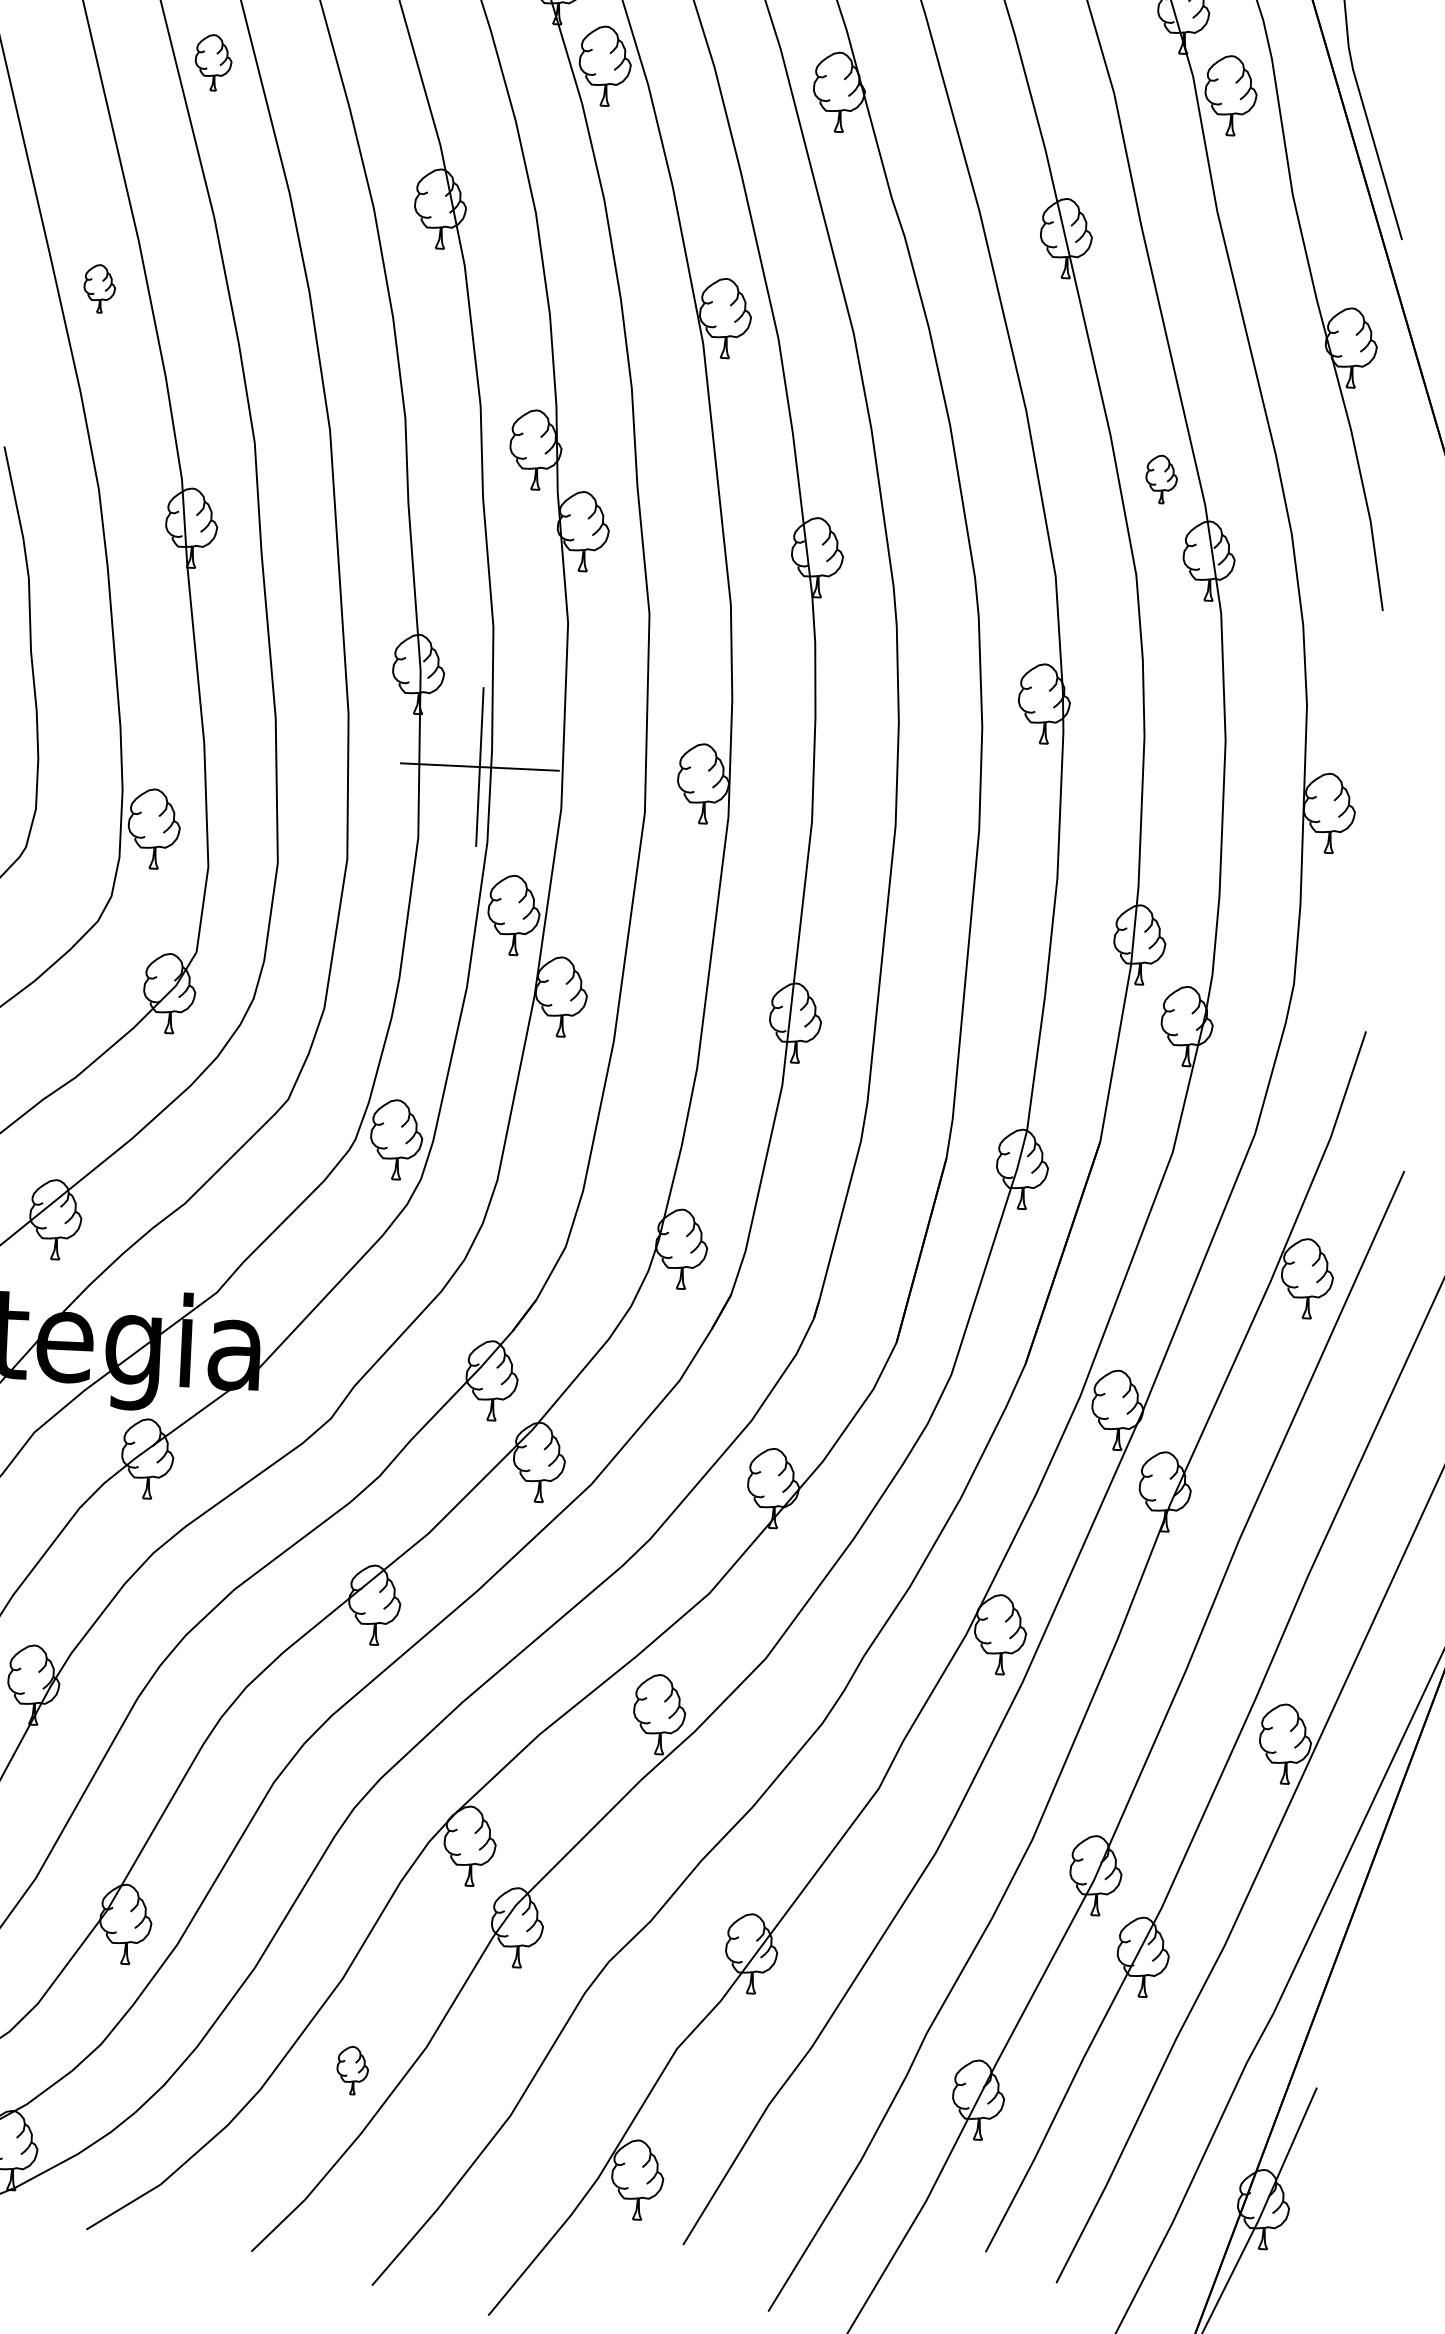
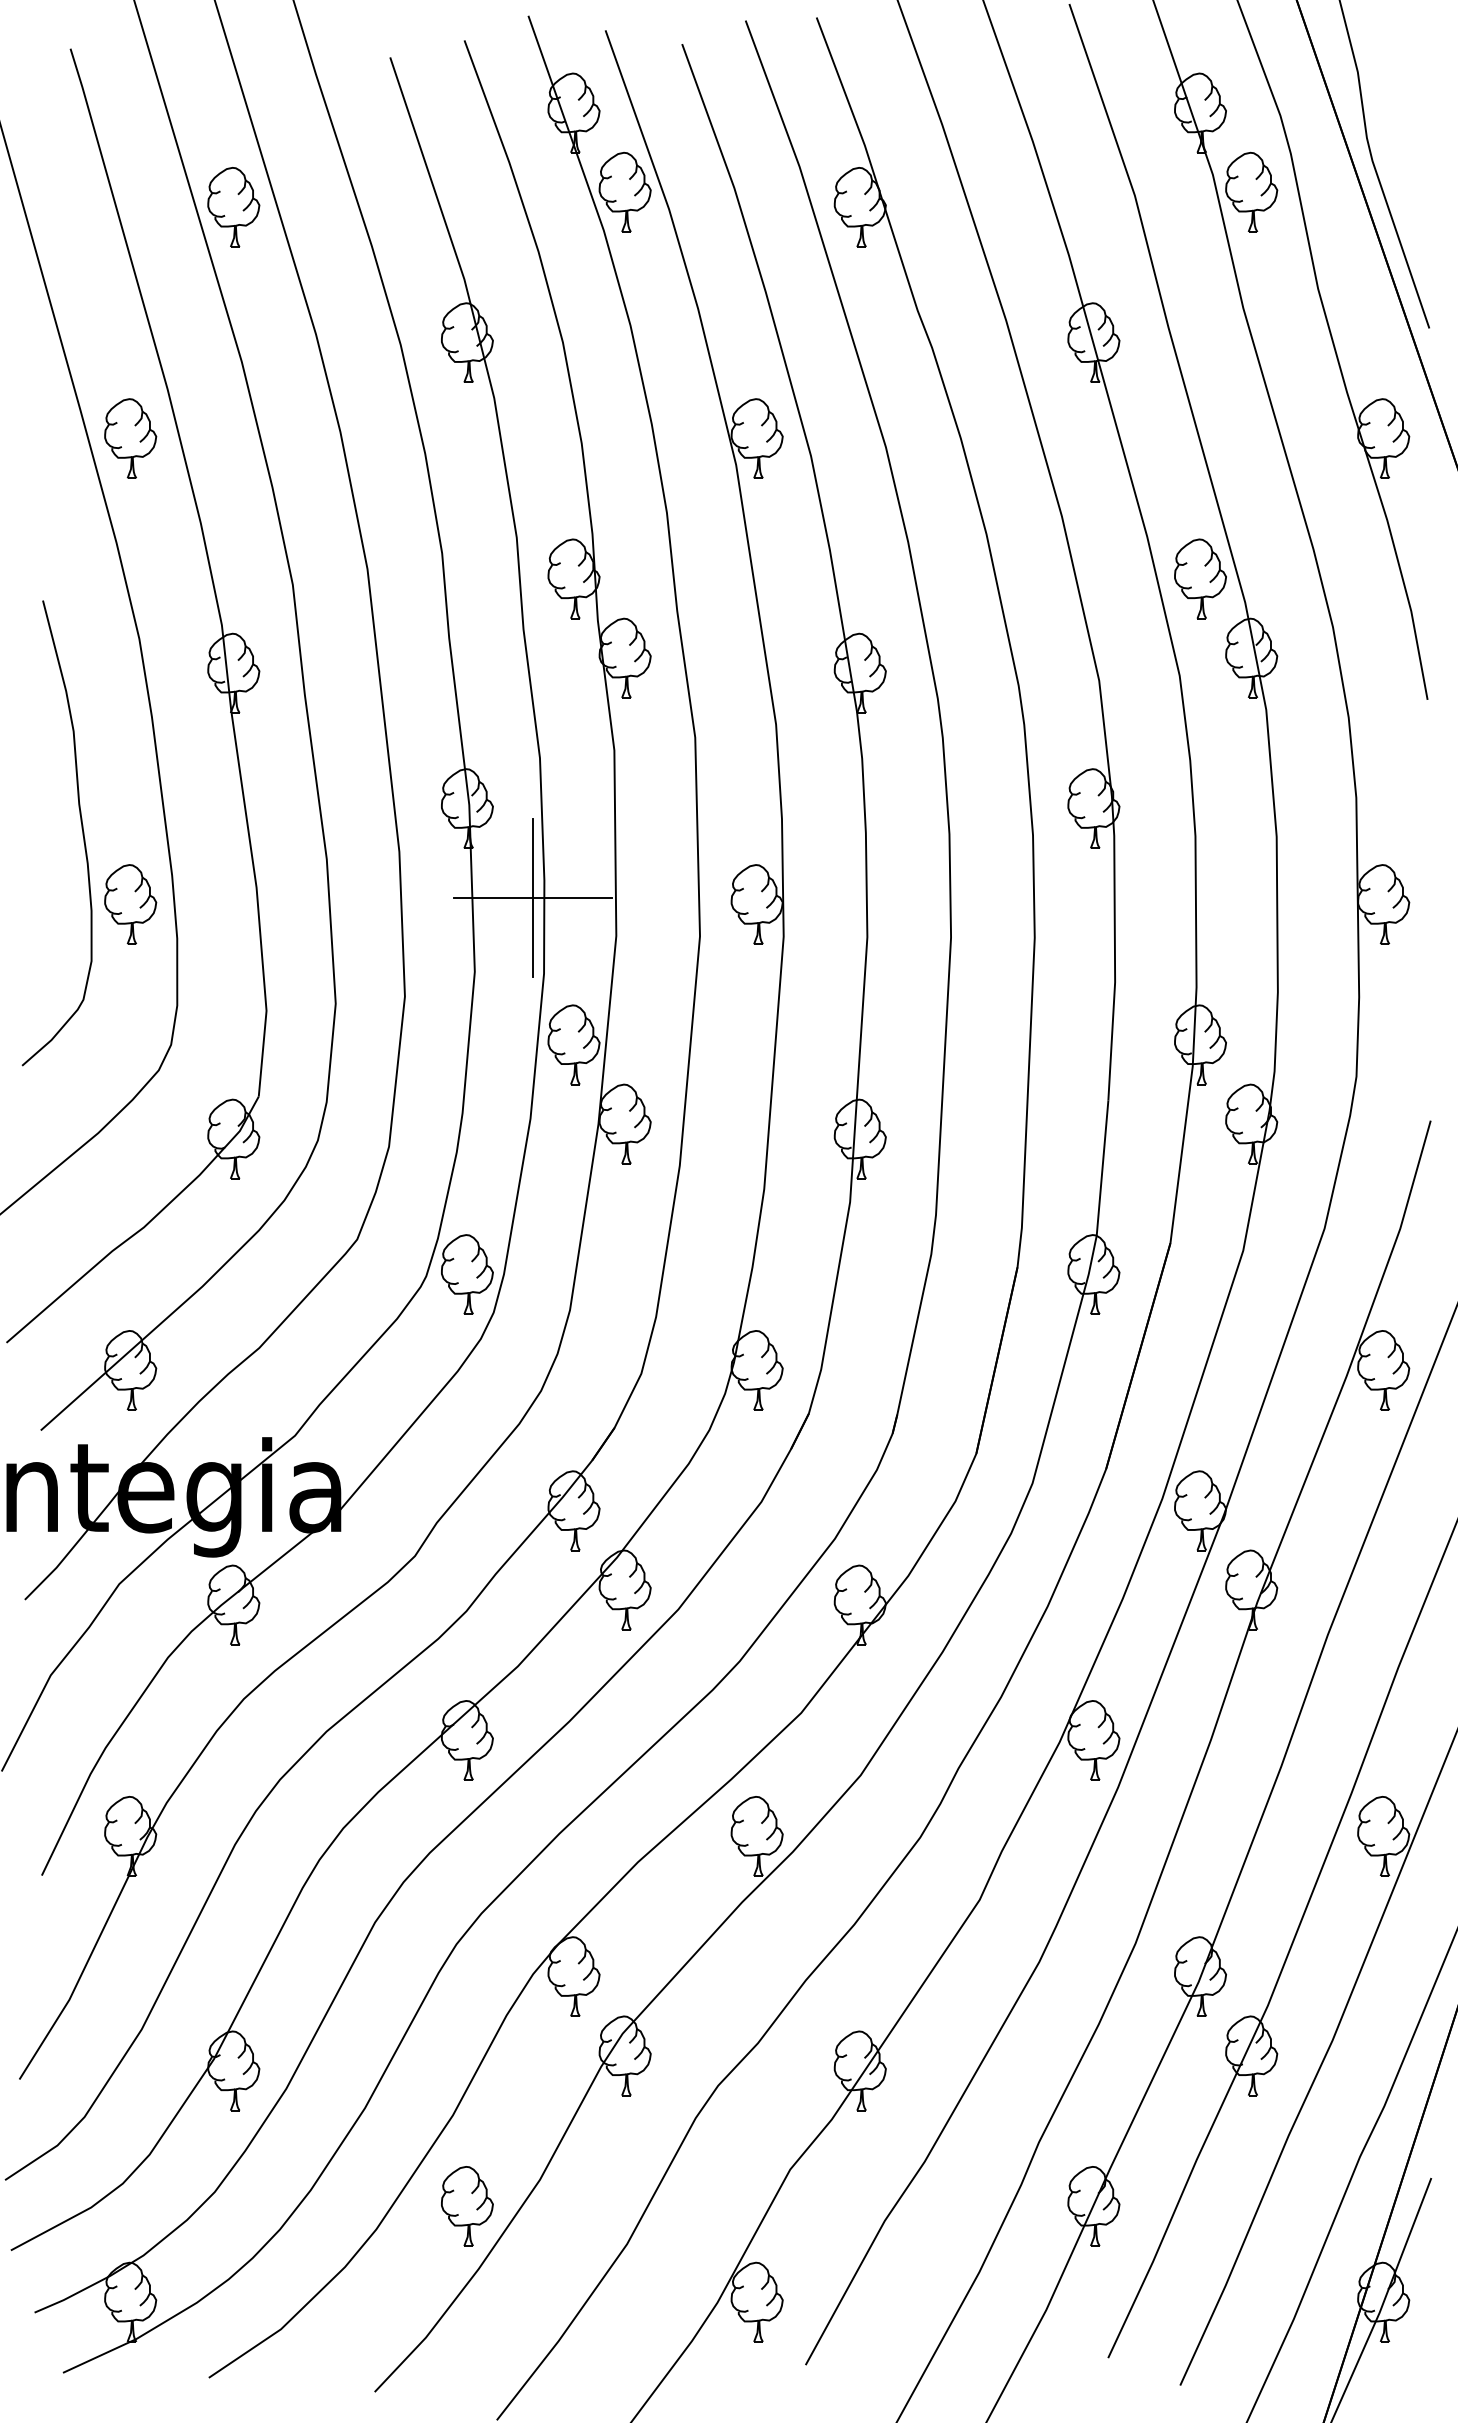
part: (213, 62) -> (233, 207), size x1.43
part: (99, 288) -> (130, 438), size x1.67
part: (1161, 478) -> (1200, 578), size x1.67
part: (154, 828) -> (130, 904), moved
part: (352, 2070) -> (467, 2206), size x1.67

